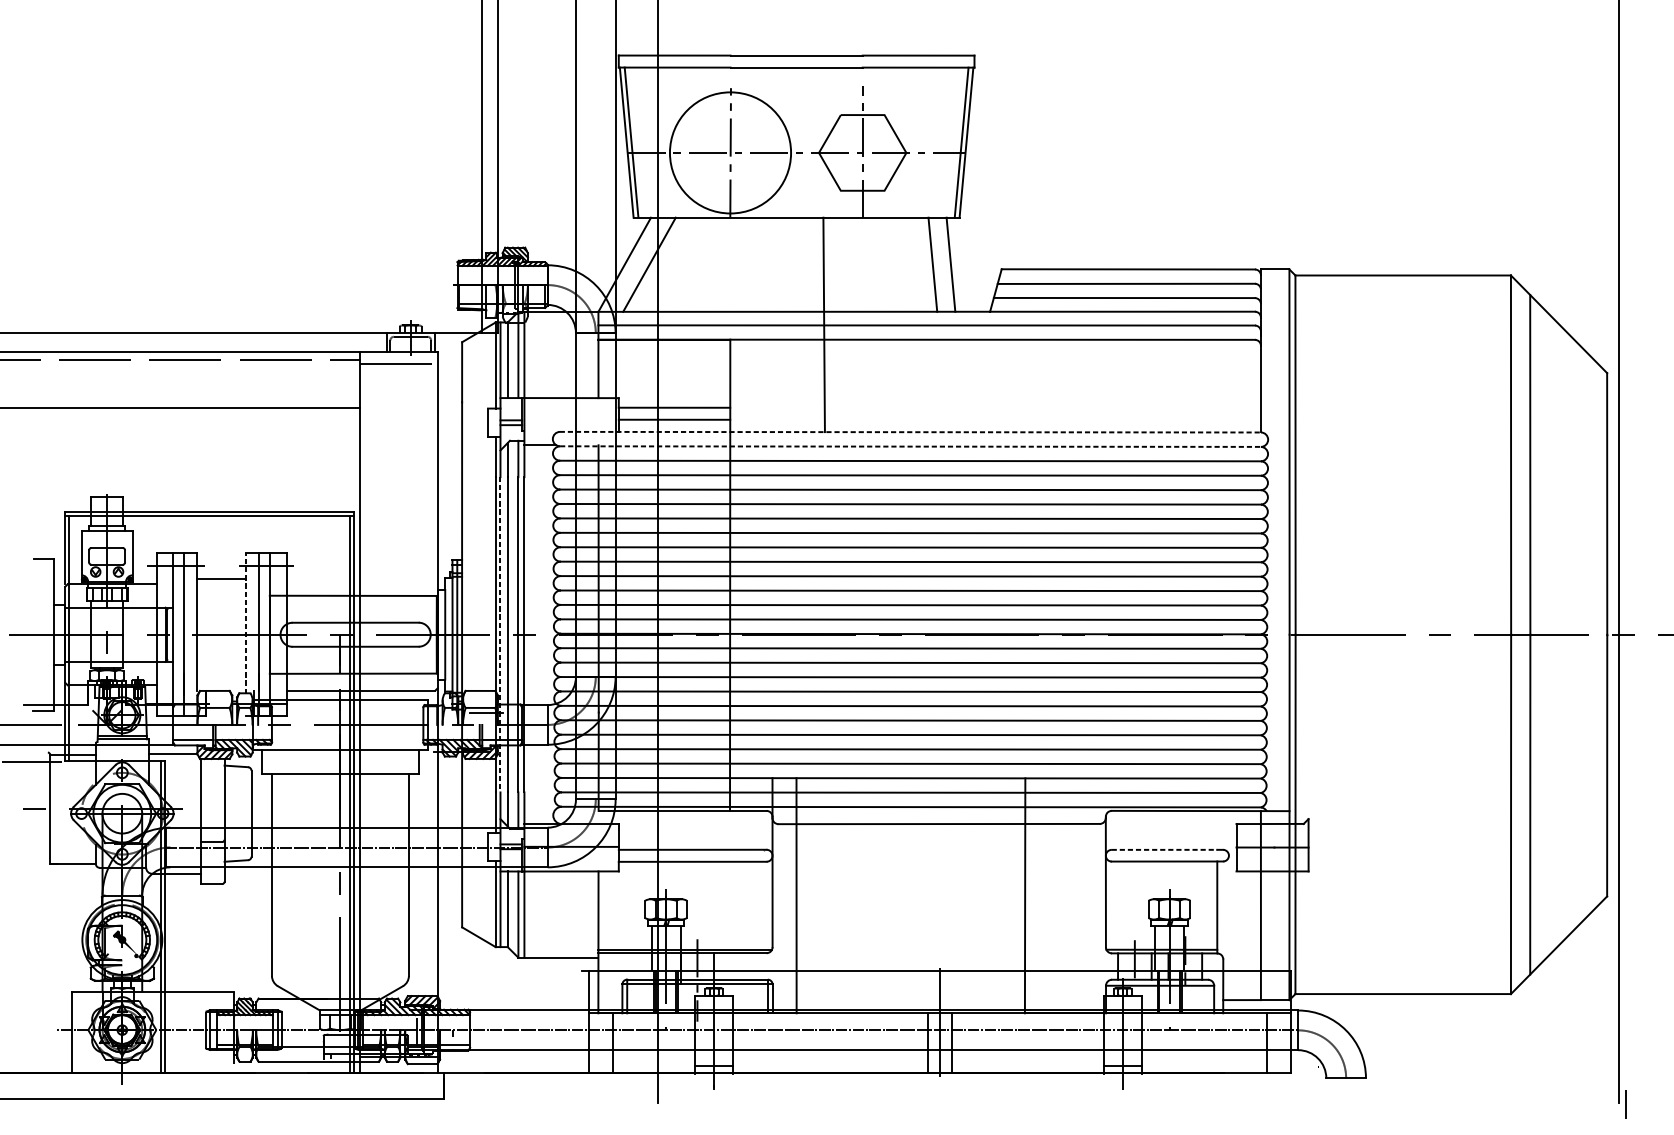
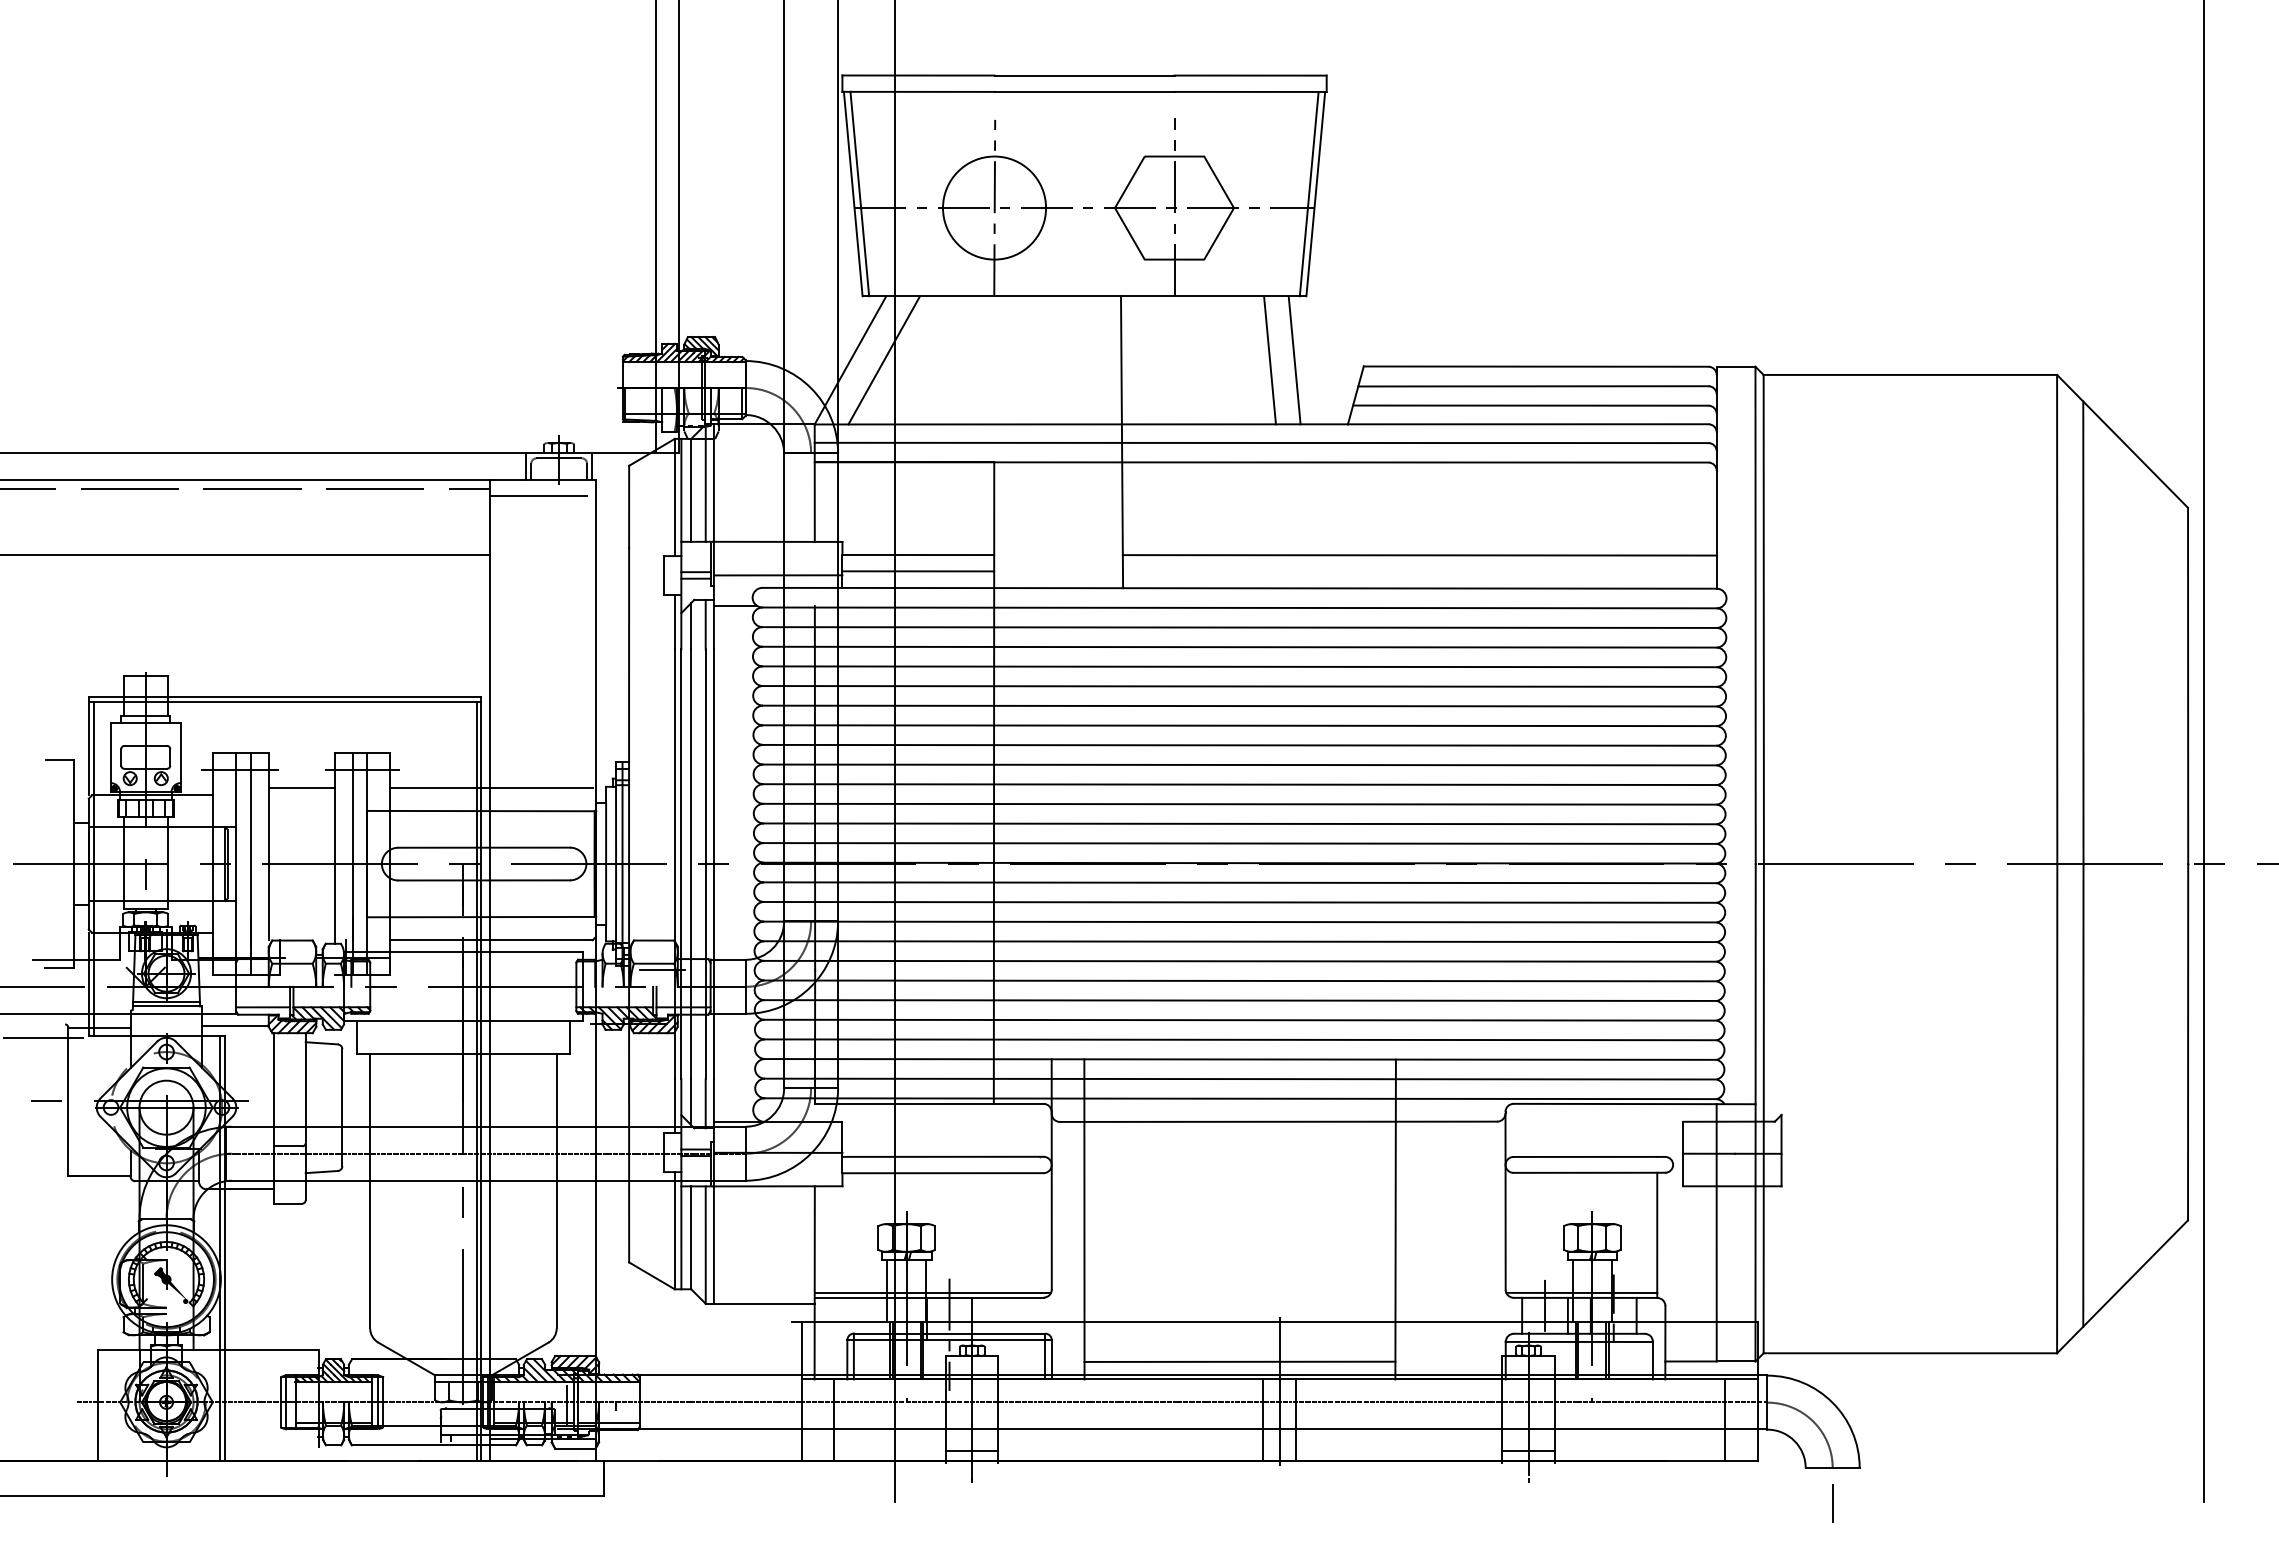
circle: (730, 152) -> (994, 207), size x0.62
line: (1042, 408) -> (1419, 555), added
line: (571, 422) -> (777, 575), added
line: (910, 432) -> (1239, 588), dashed -> solid
line: (911, 446) -> (1240, 607), dashed -> solid
line: (361, 579) -> (491, 788), added
line: (245, 623) -> (334, 848), dashed -> solid
line: (500, 635) -> (681, 864), dashed -> solid
line: (1164, 849) -> (1585, 1156), dashed -> solid
line: (910, 1000) -> (1239, 1361), added
line: (1625, 1104) -> (1832, 1503), moved

